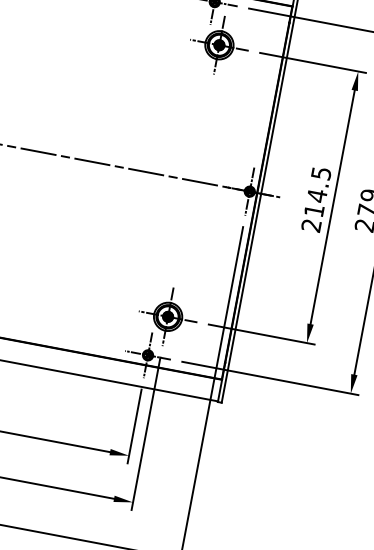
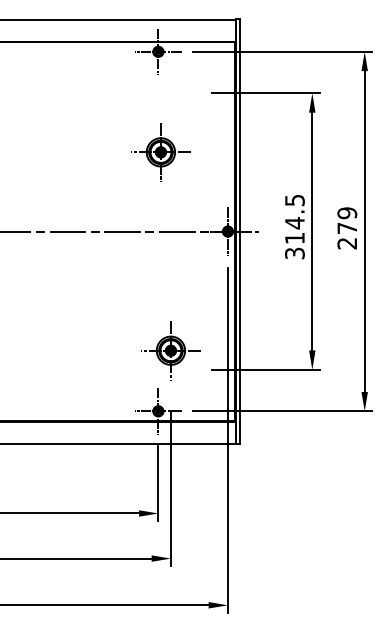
part: (218, 45) -> (160, 152), moved
text: (311, 225) -> (294, 253), 214.5 -> 314.5
part: (167, 316) -> (170, 350), moved

